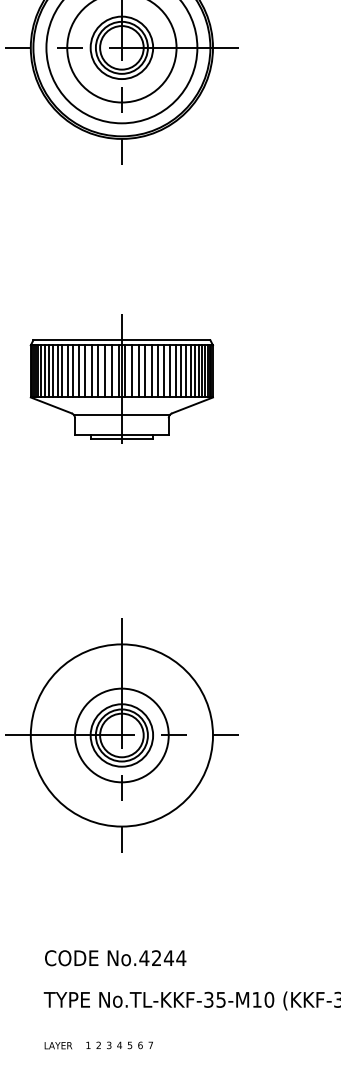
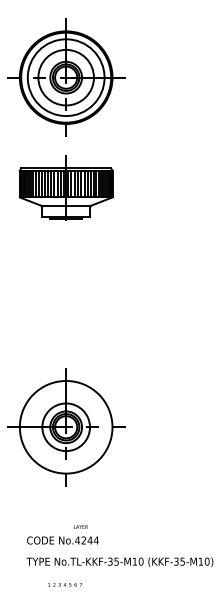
part: (120, 377) -> (65, 187), moved
text: (57, 1044) -> (80, 526), moved

